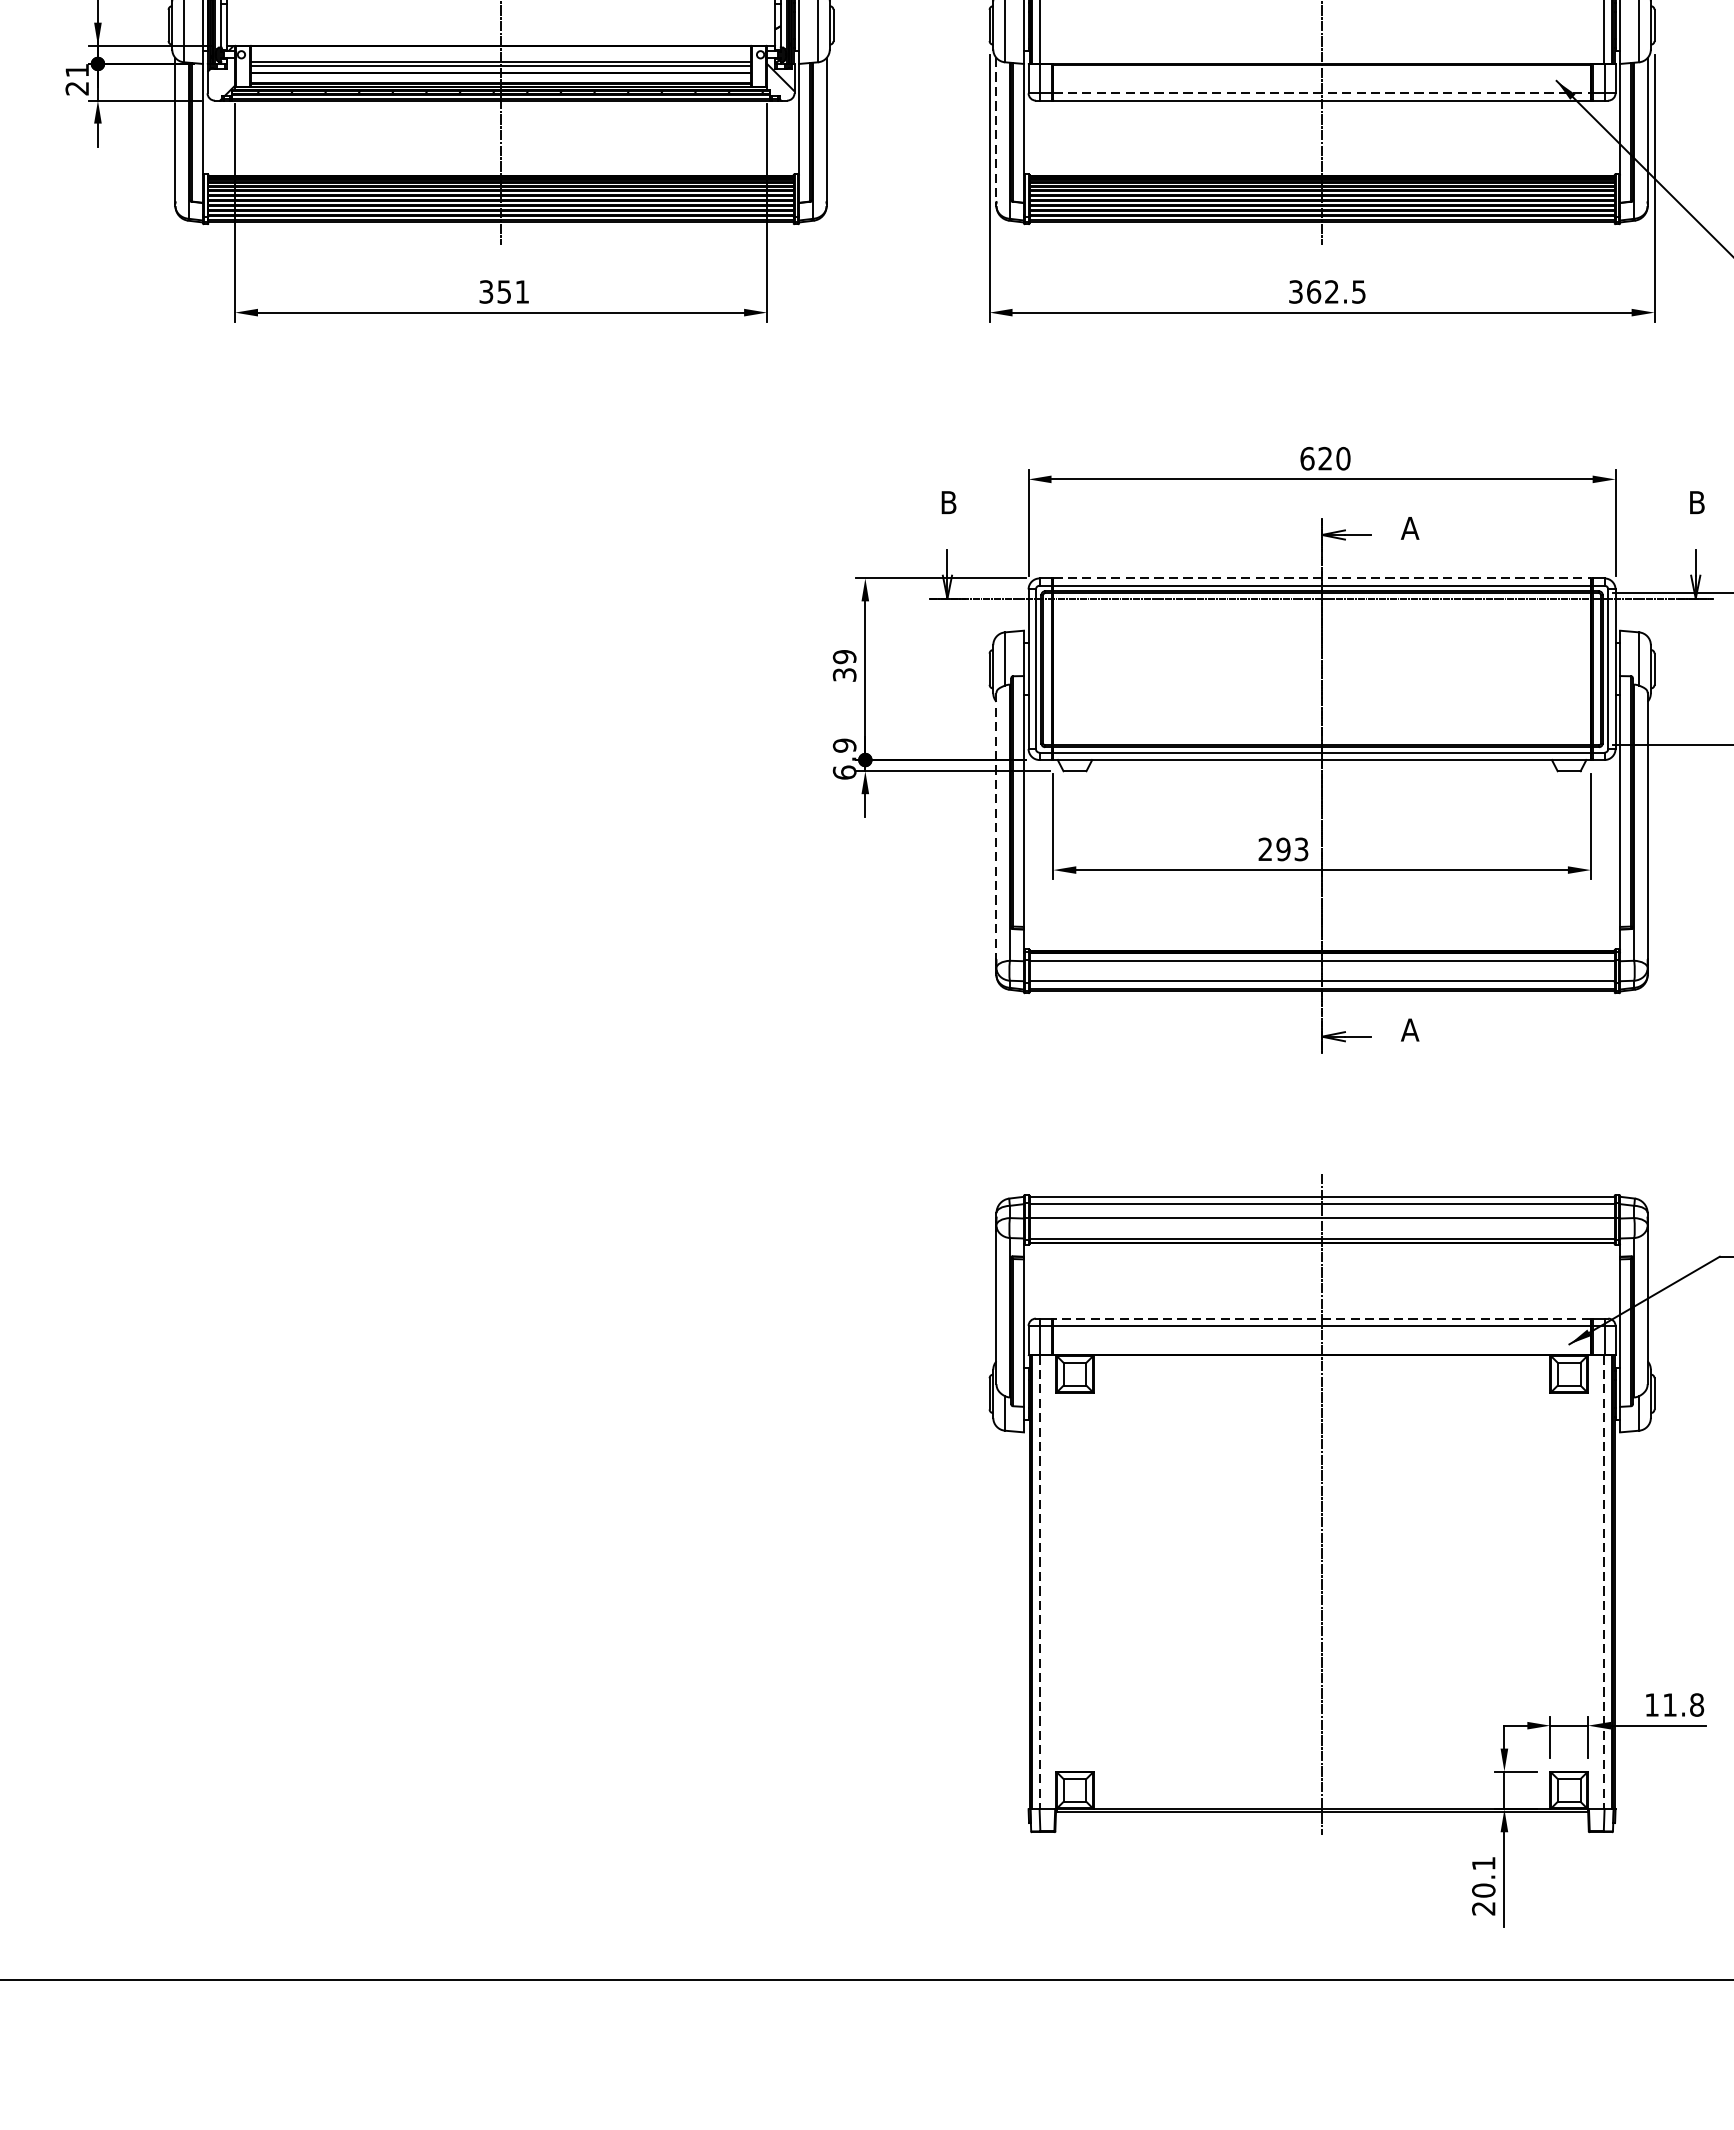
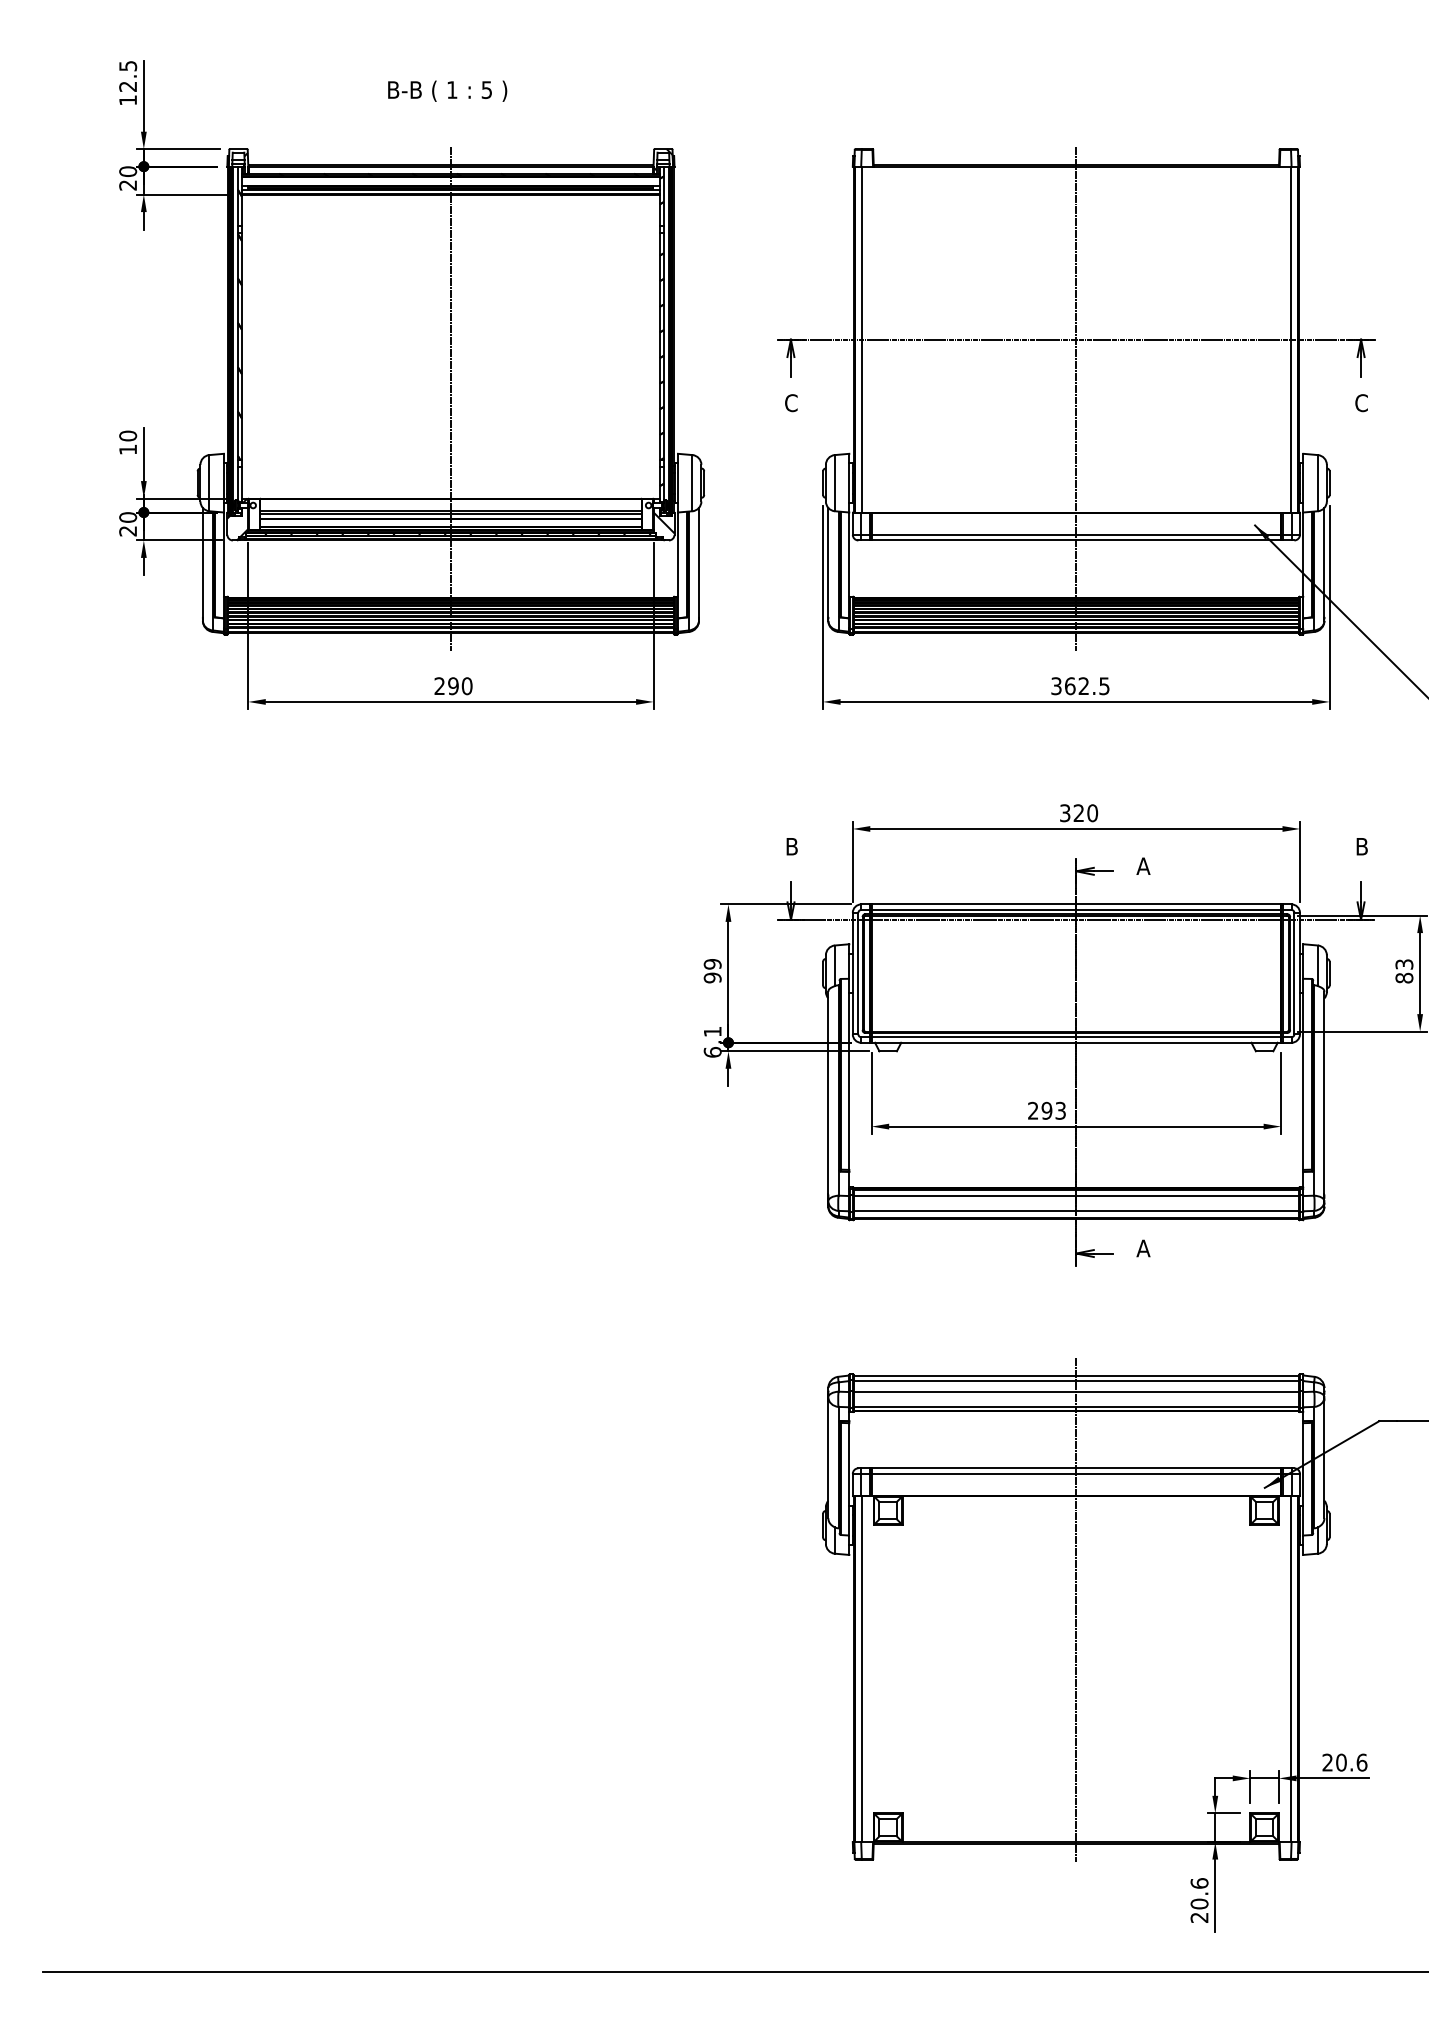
text: (77, 70) -> (128, 517), 21 -> 20
line: (1322, 92) -> (1076, 534), dashed -> solid
line: (996, 129) -> (828, 562), dashed -> solid
text: (504, 292) -> (453, 686), 351 -> 290
text: (1307, 459) -> (1065, 813), 620 -> 320
line: (1322, 578) -> (1076, 904), dashed -> solid
text: (844, 674) -> (712, 977), 39 -> 99
text: (844, 745) -> (712, 1031), 6.9 -> 6.1
line: (996, 826) -> (828, 1093), dashed -> solid
line: (1322, 1318) -> (1076, 1468), dashed -> solid
line: (1039, 1582) -> (861, 1669), dashed -> solid
line: (1604, 1582) -> (1291, 1669), dashed -> solid
text: (1674, 1704) -> (1344, 1762), 11.8 -> 20.6
text: (1483, 1863) -> (1199, 1883), 20.1 -> 20.6

